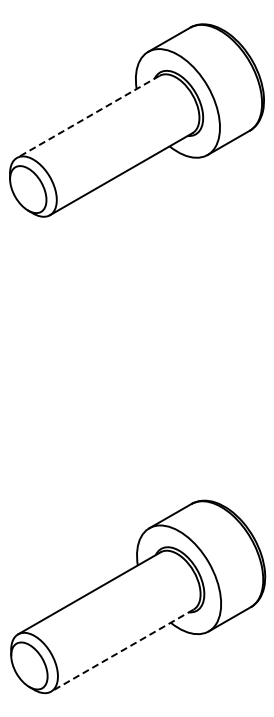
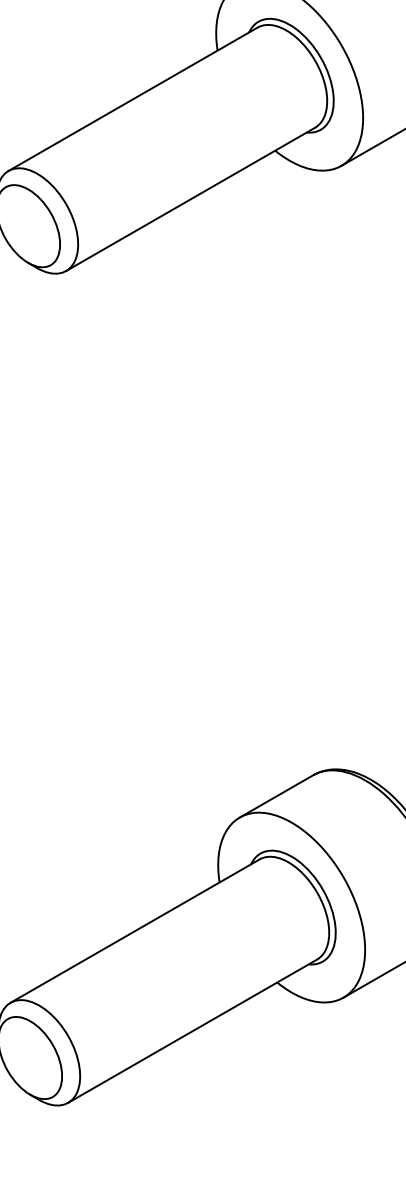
line: (87, 117) -> (131, 100), dashed -> solid
line: (121, 650) -> (191, 1030), dashed -> solid

